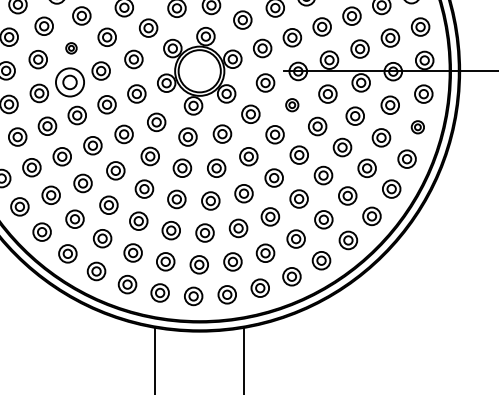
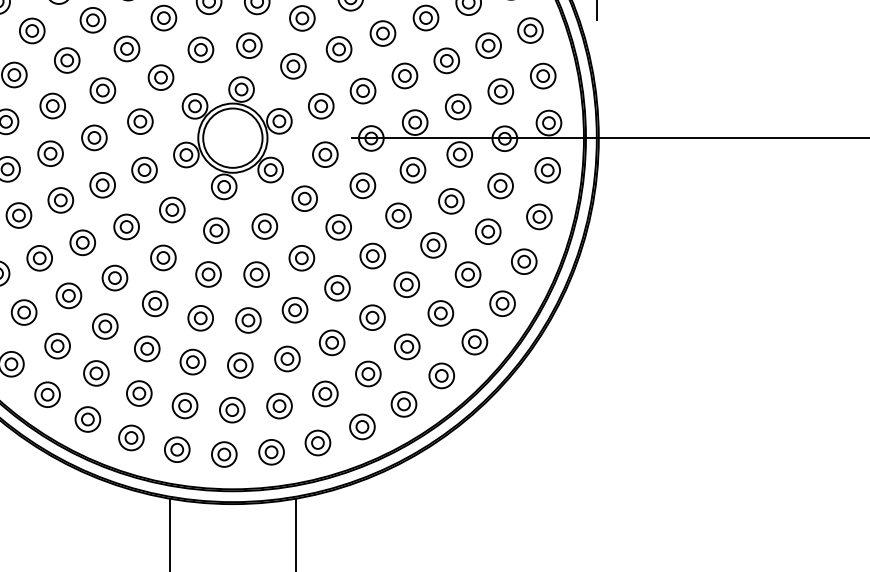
part: (71, 47) -> (52, 105), size x1.67
part: (69, 82) -> (50, 153), size x0.62
part: (291, 104) -> (362, 185), size x1.43
part: (417, 126) -> (539, 216), size x1.43

